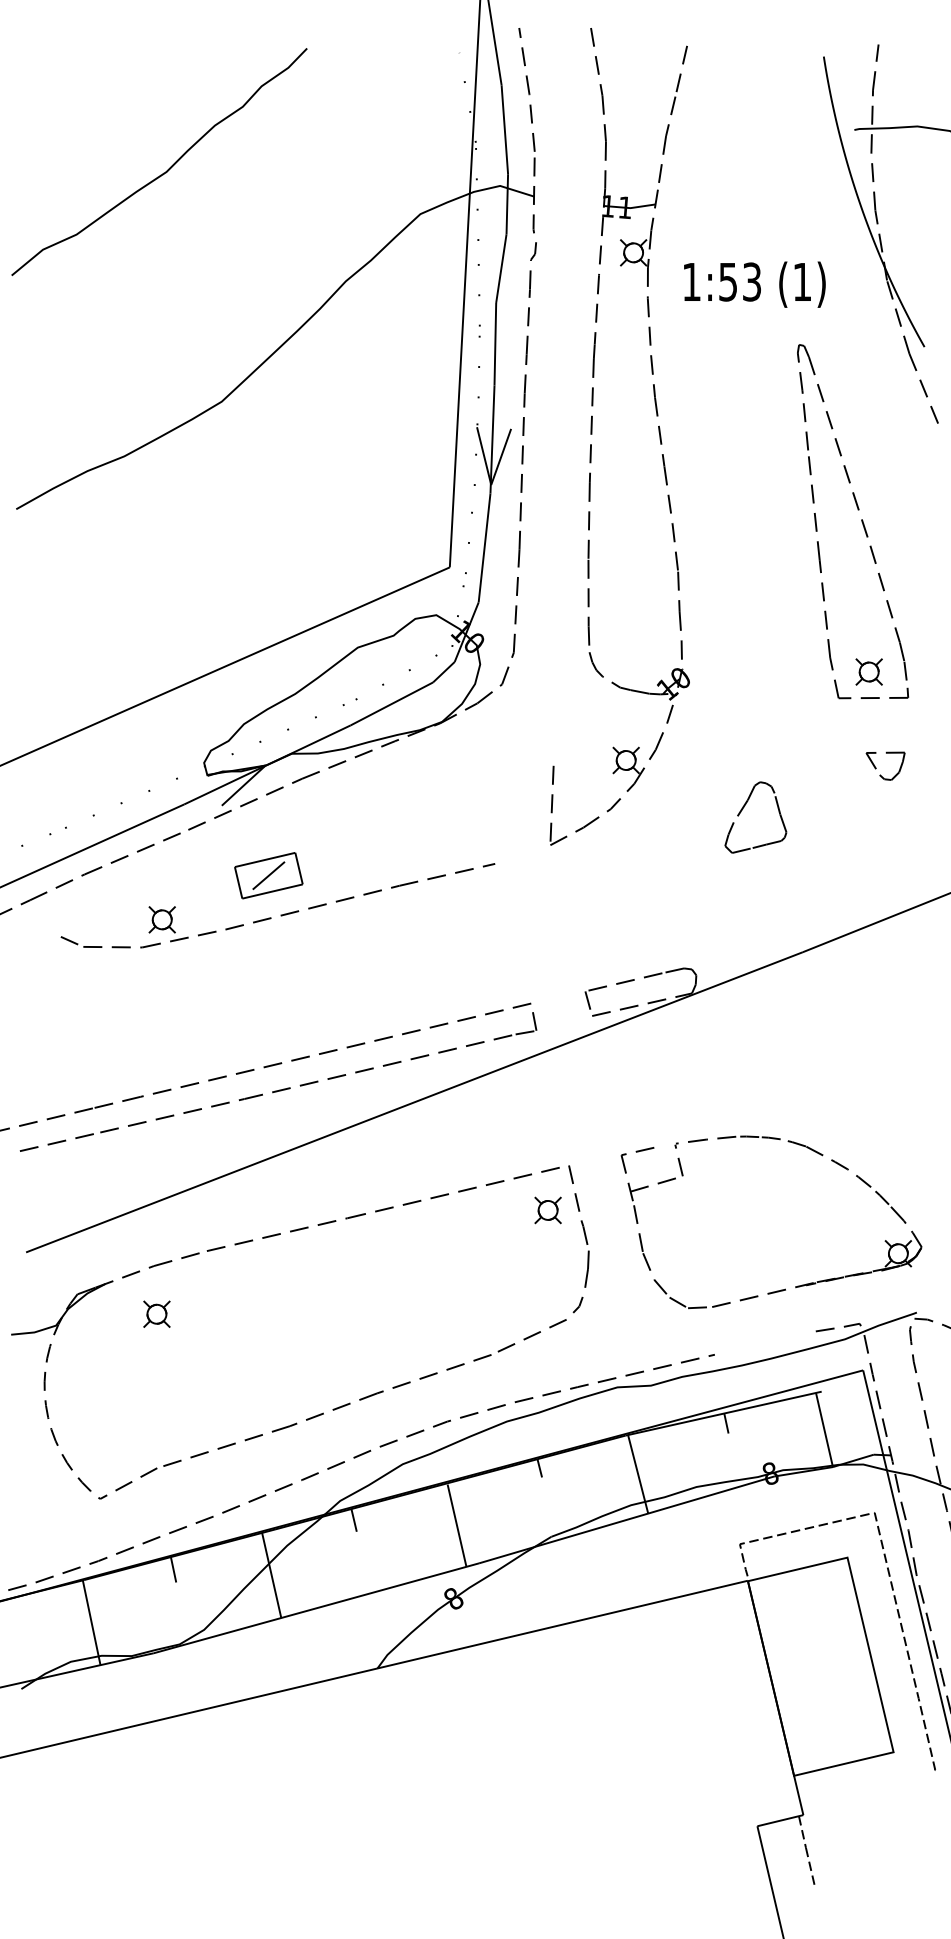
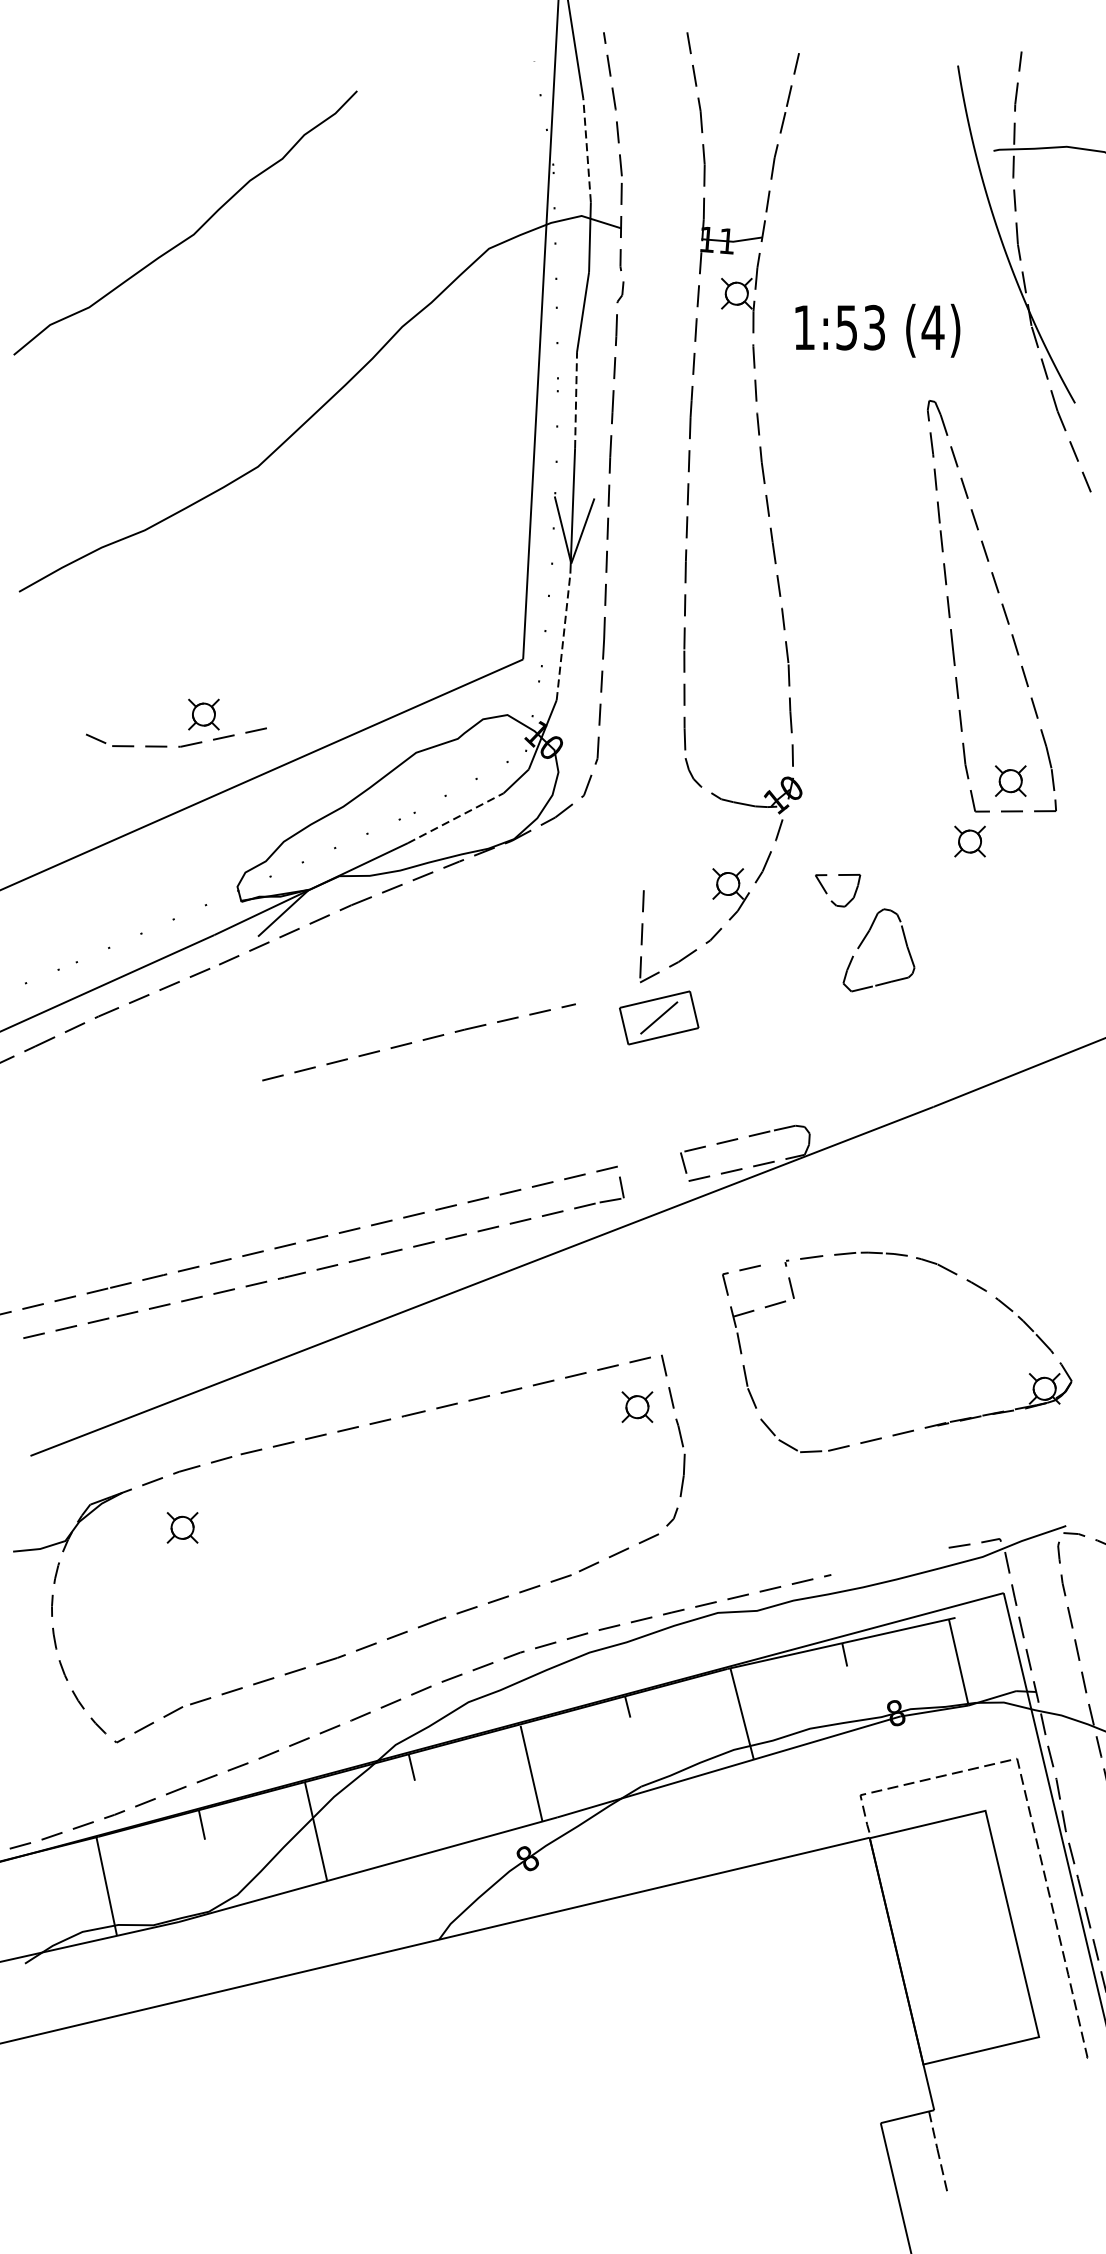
line: (504, 129) -> (586, 150), solid -> dashed
curve: (167, 169) -> (194, 231), moved
text: (802, 281) -> (933, 327), (1) -> (4)
line: (495, 343) -> (576, 399), solid -> dashed
line: (484, 547) -> (563, 636), solid -> dashed
line: (392, 703) -> (456, 817), solid -> dashed
part: (833, 723) -> (969, 840), added
part: (876, 767) -> (827, 892), moved
part: (268, 875) -> (658, 1017), moved
part: (148, 932) -> (187, 729), moved
part: (785, 1288) -> (913, 1429), moved

